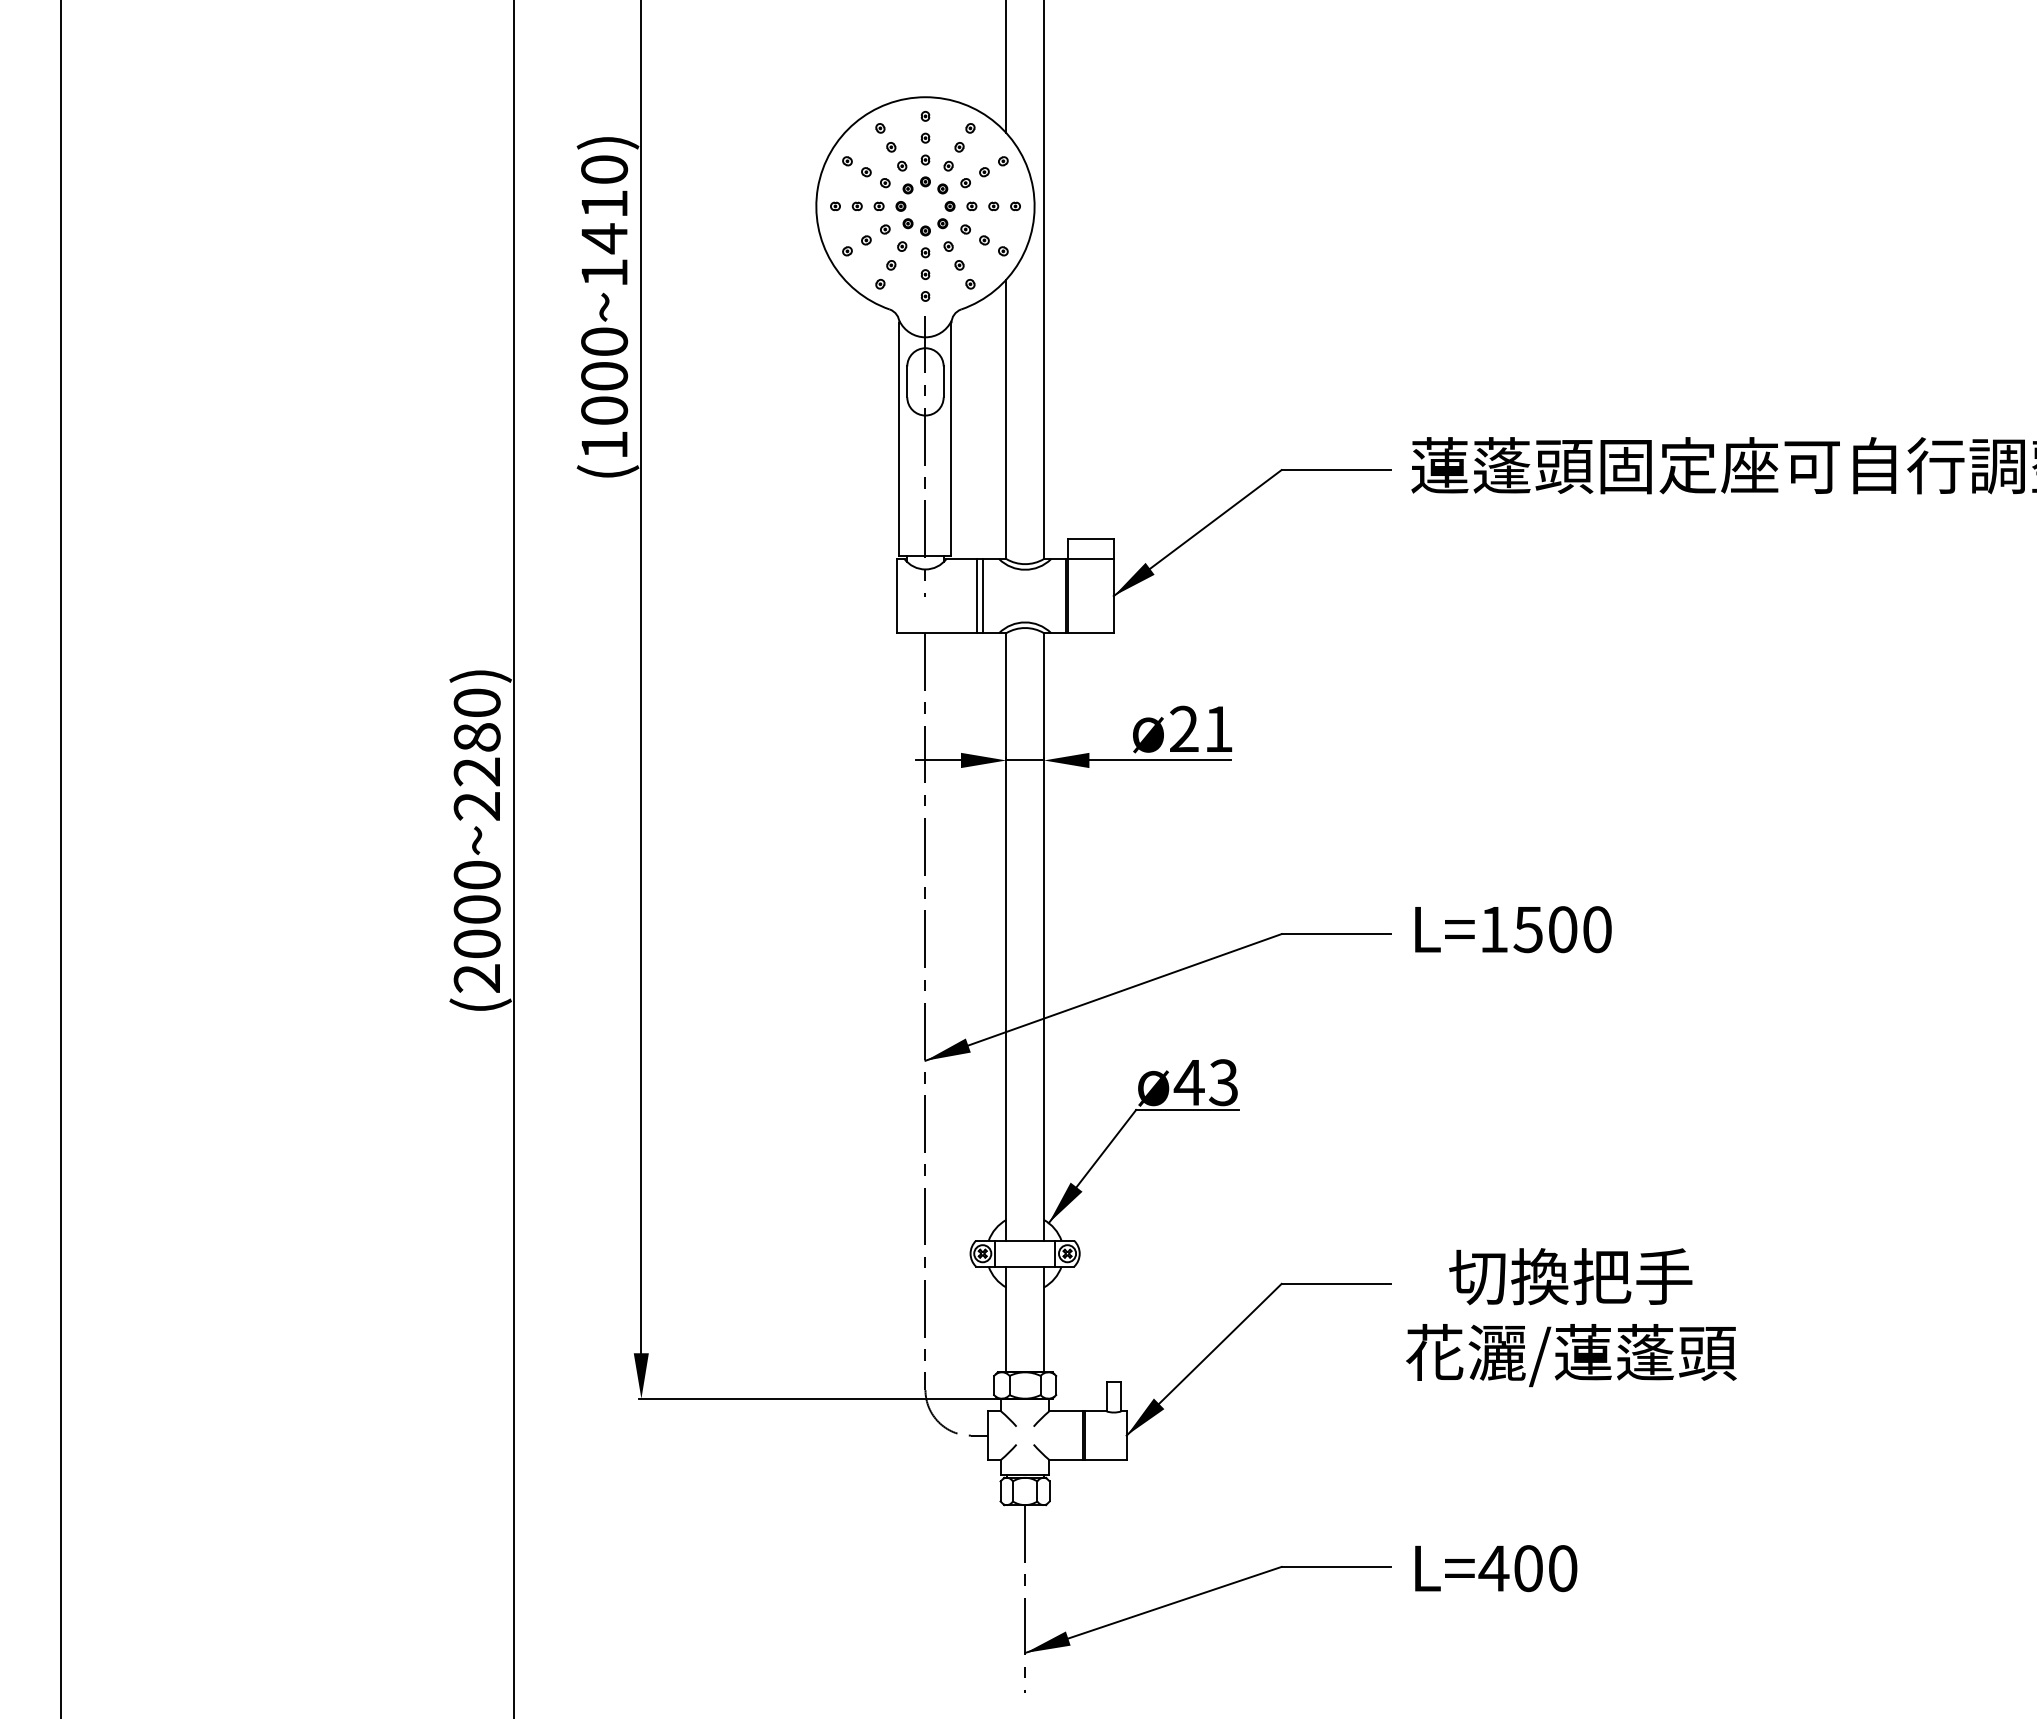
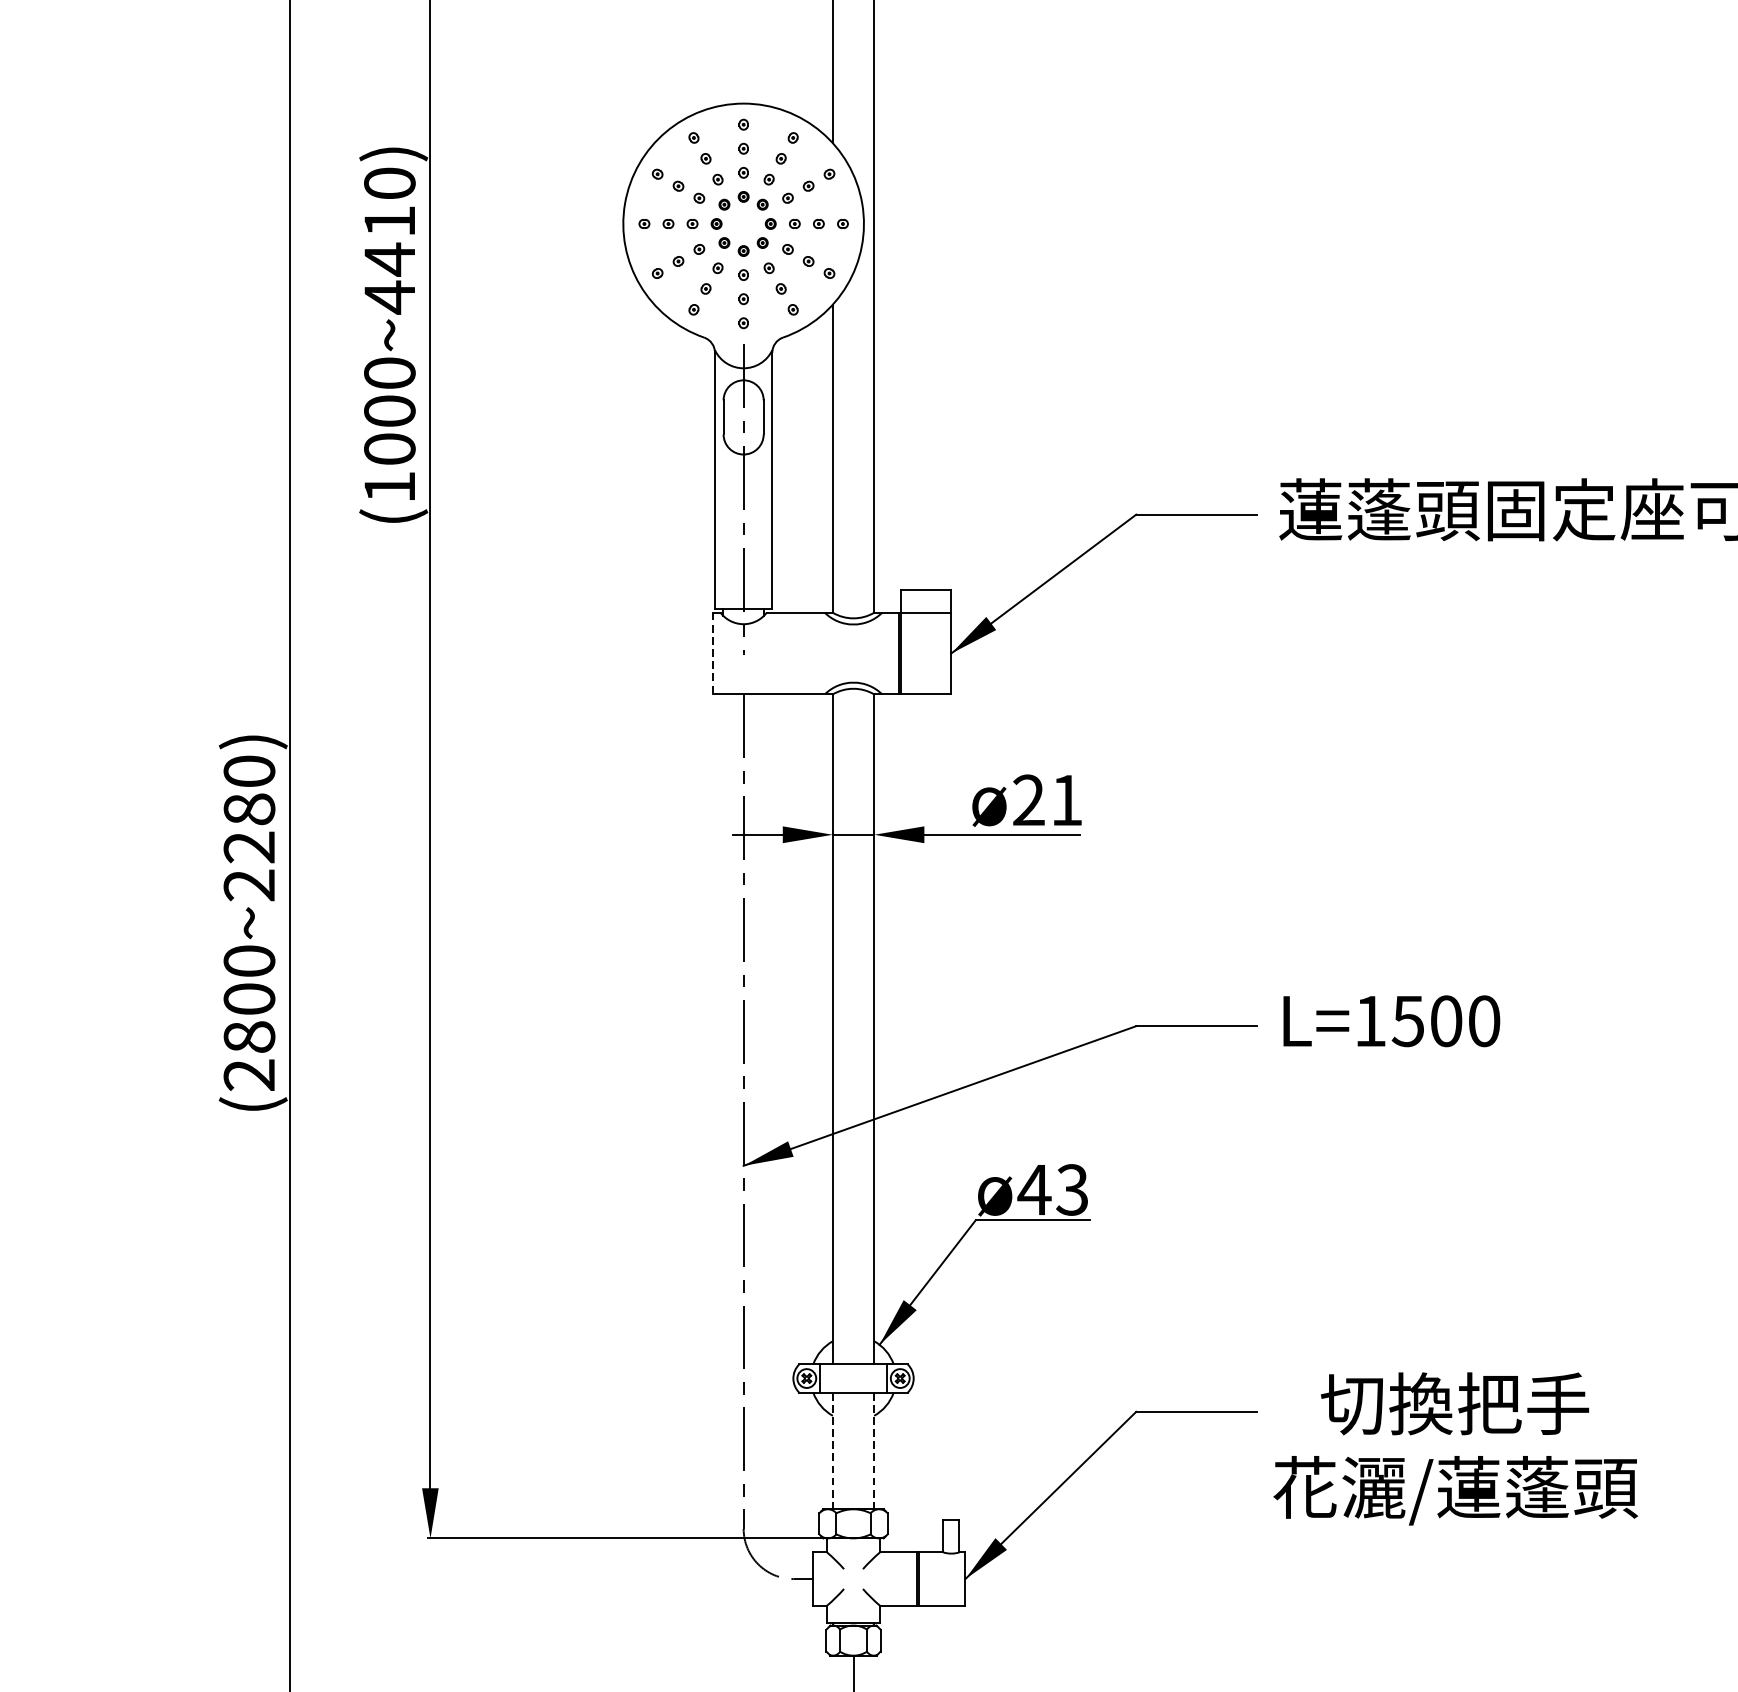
text: (604, 272) -> (389, 296), (1000~1410) -> (1000~4410)
line: (897, 596) -> (712, 654), solid -> dashed
line: (977, 596) -> (800, 654), removed
line: (982, 596) -> (806, 654), removed
text: (476, 943) -> (248, 1036), (2000~2280) -> (2800~2280)
line: (1006, 1319) -> (832, 1451), solid -> dashed
line: (1043, 1319) -> (873, 1451), solid -> dashed

